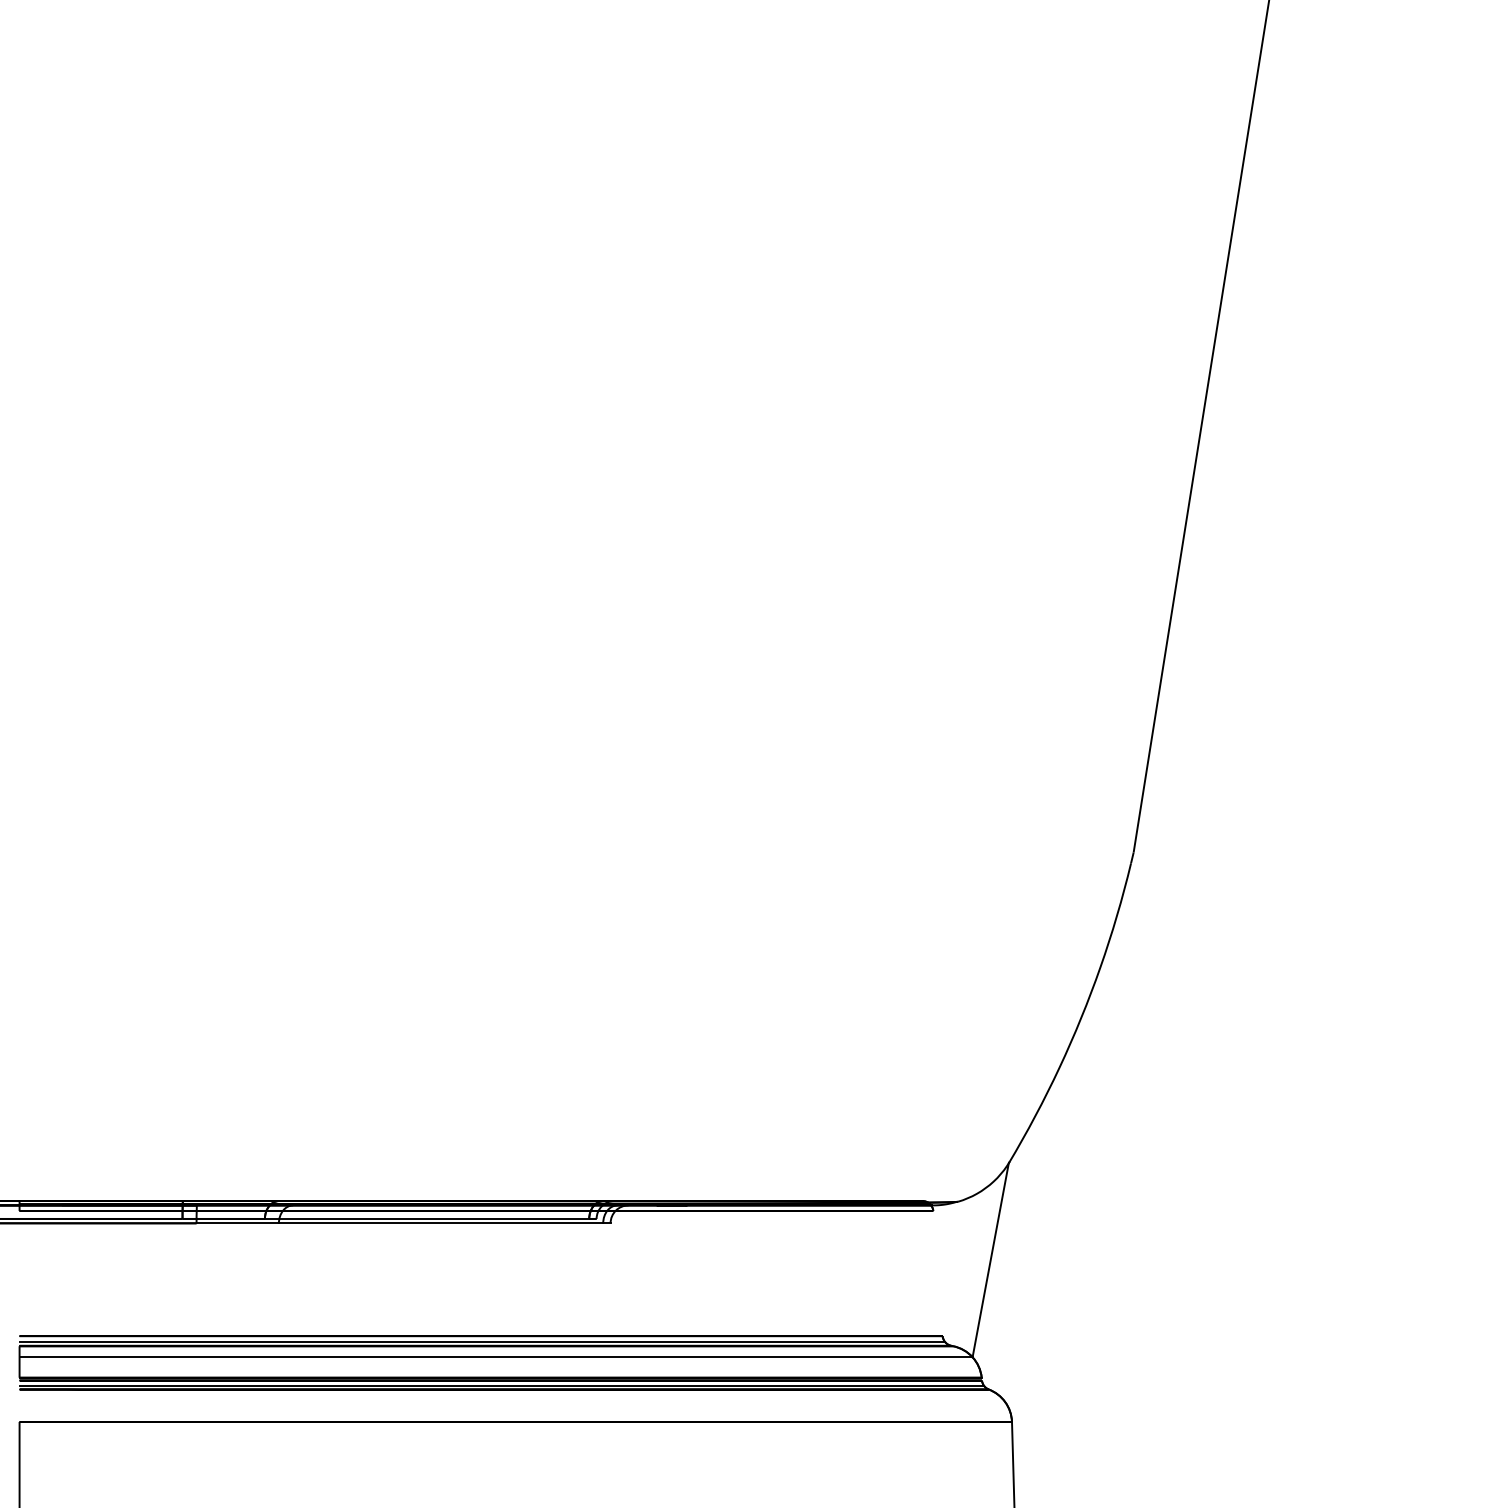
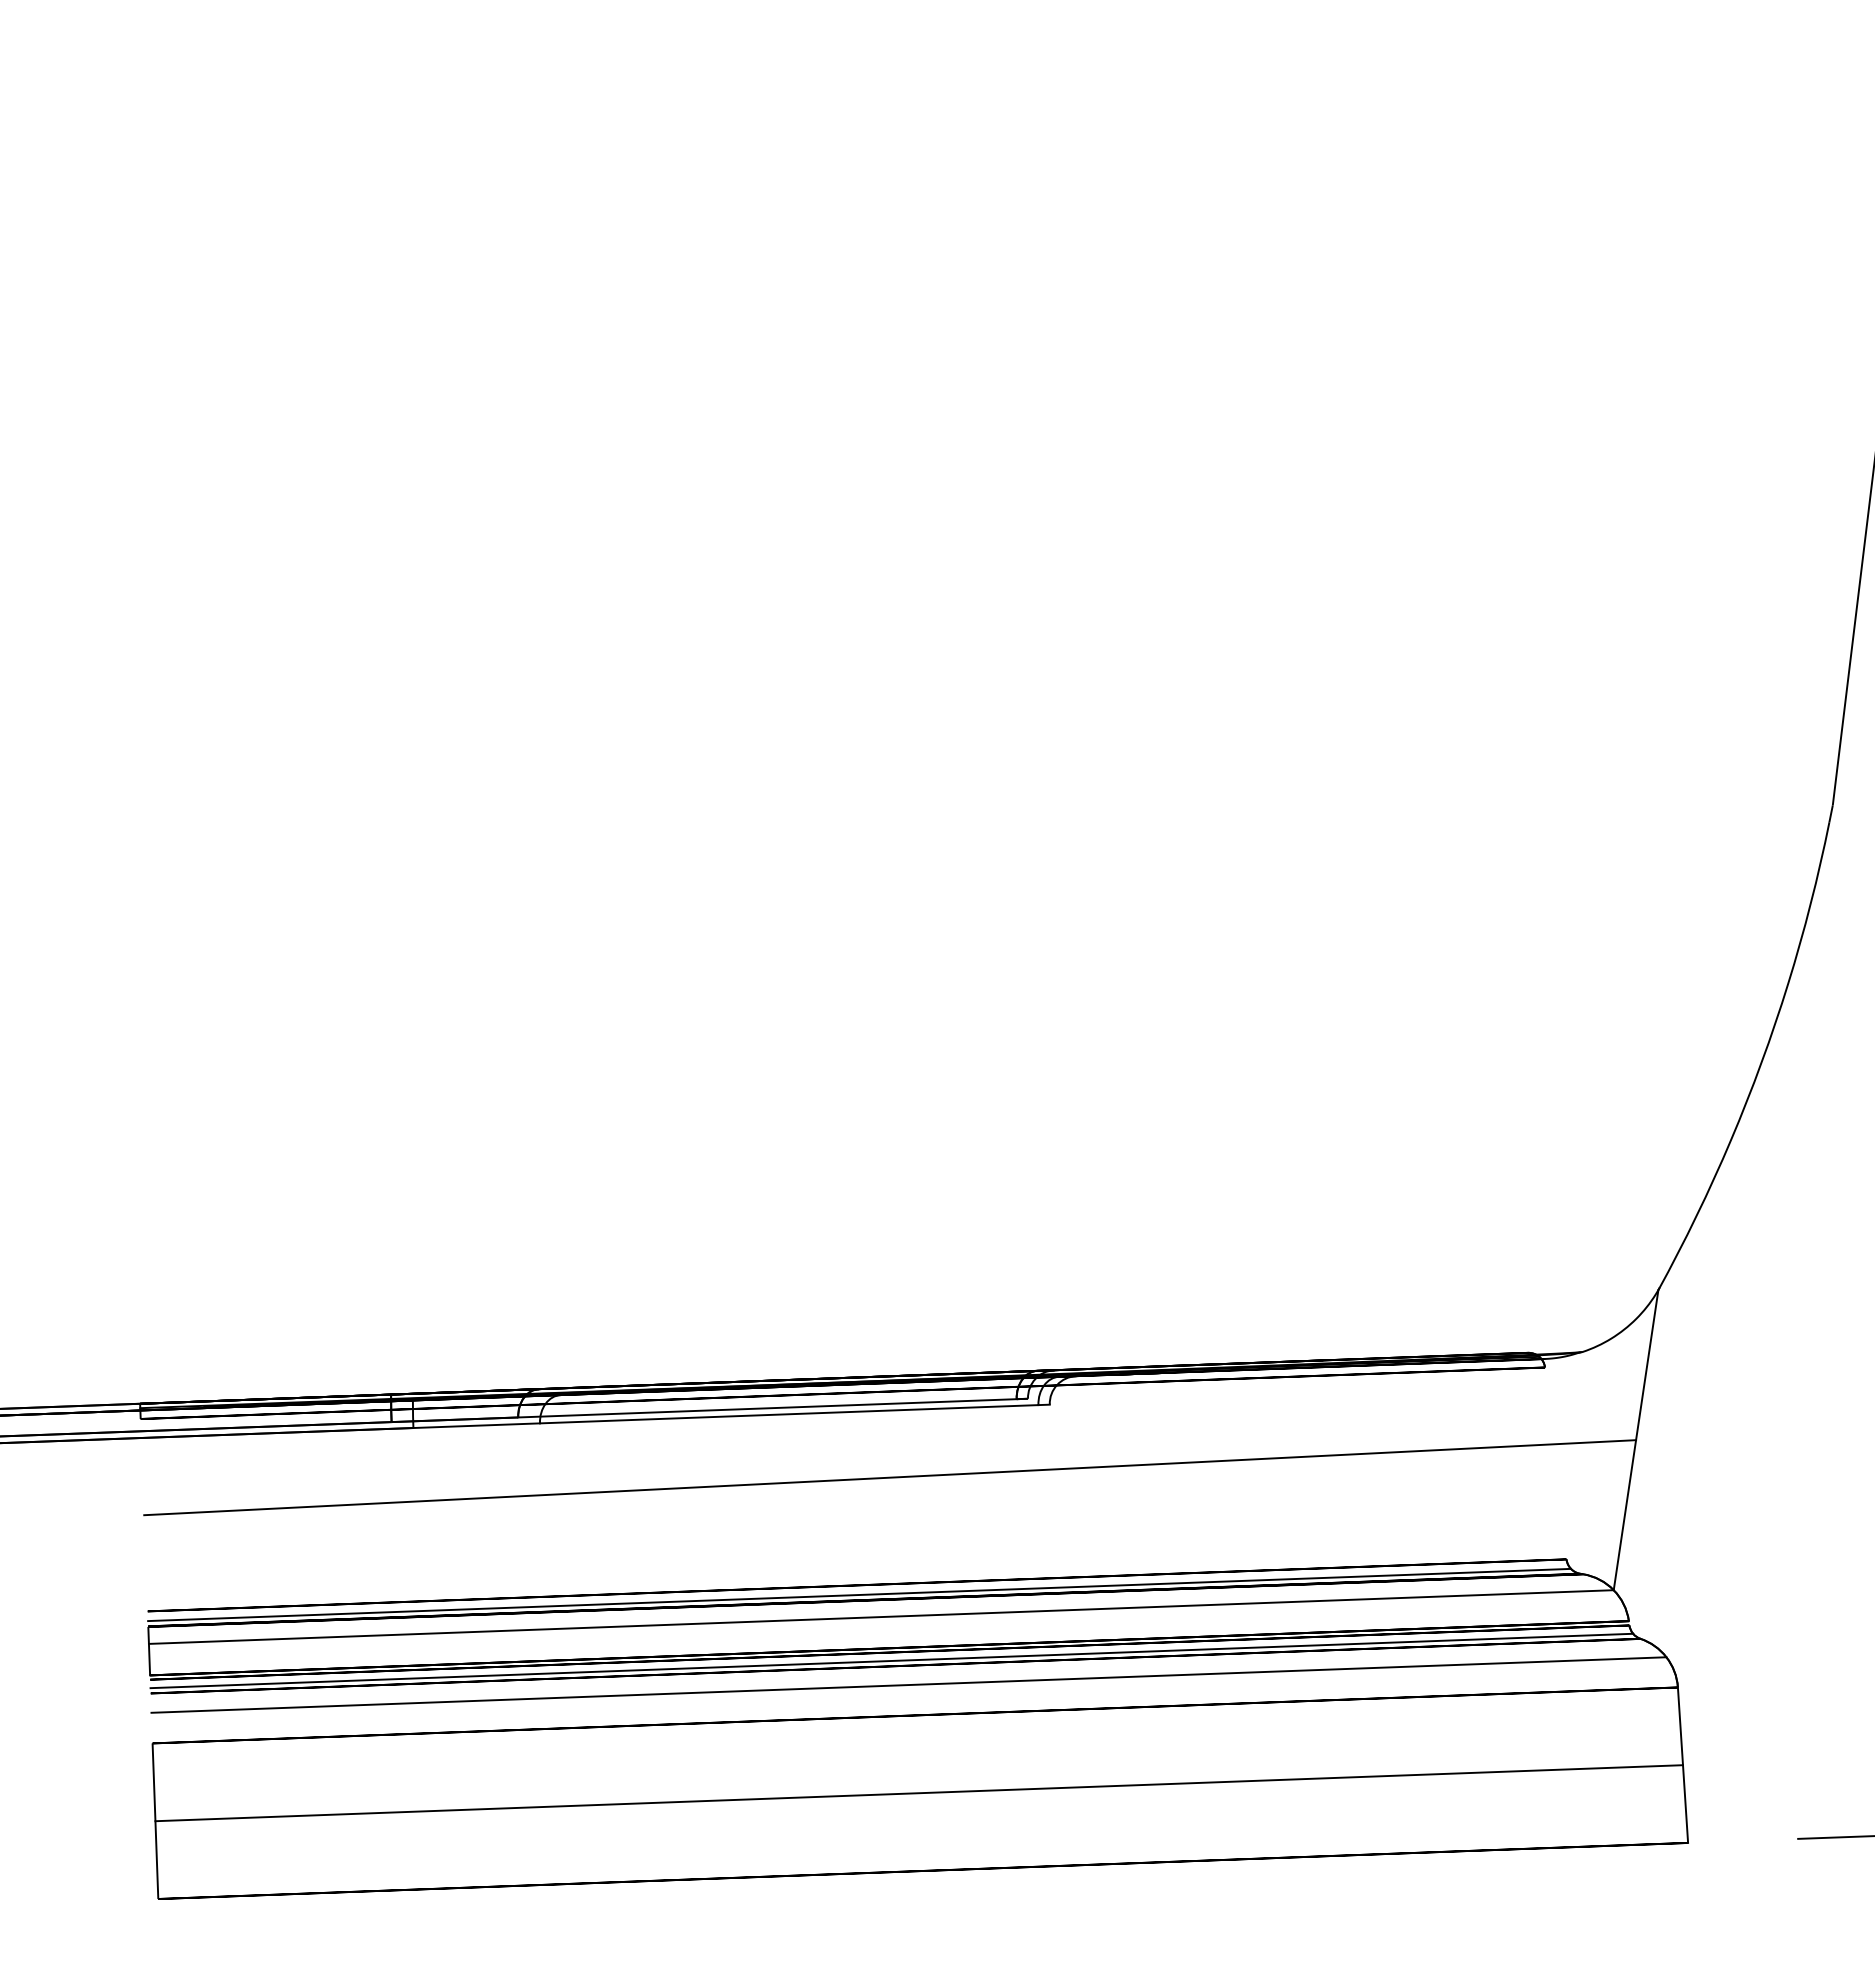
line: (504, 1266) -> (889, 1477), added
line: (512, 1402) -> (909, 1685), added
line: (516, 1472) -> (919, 1792), added

